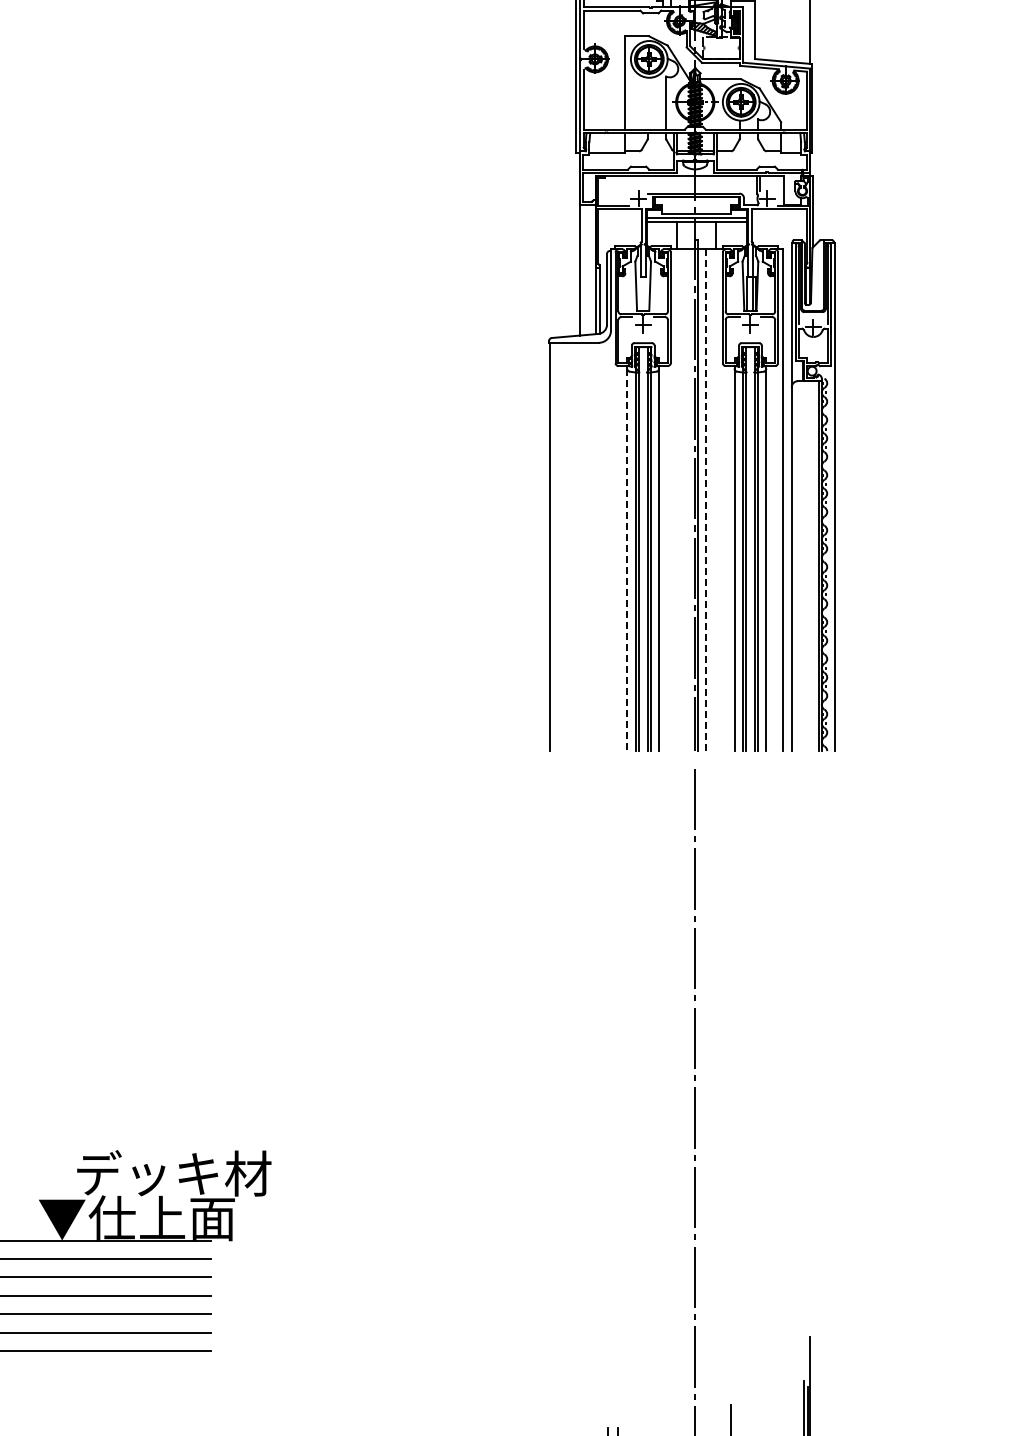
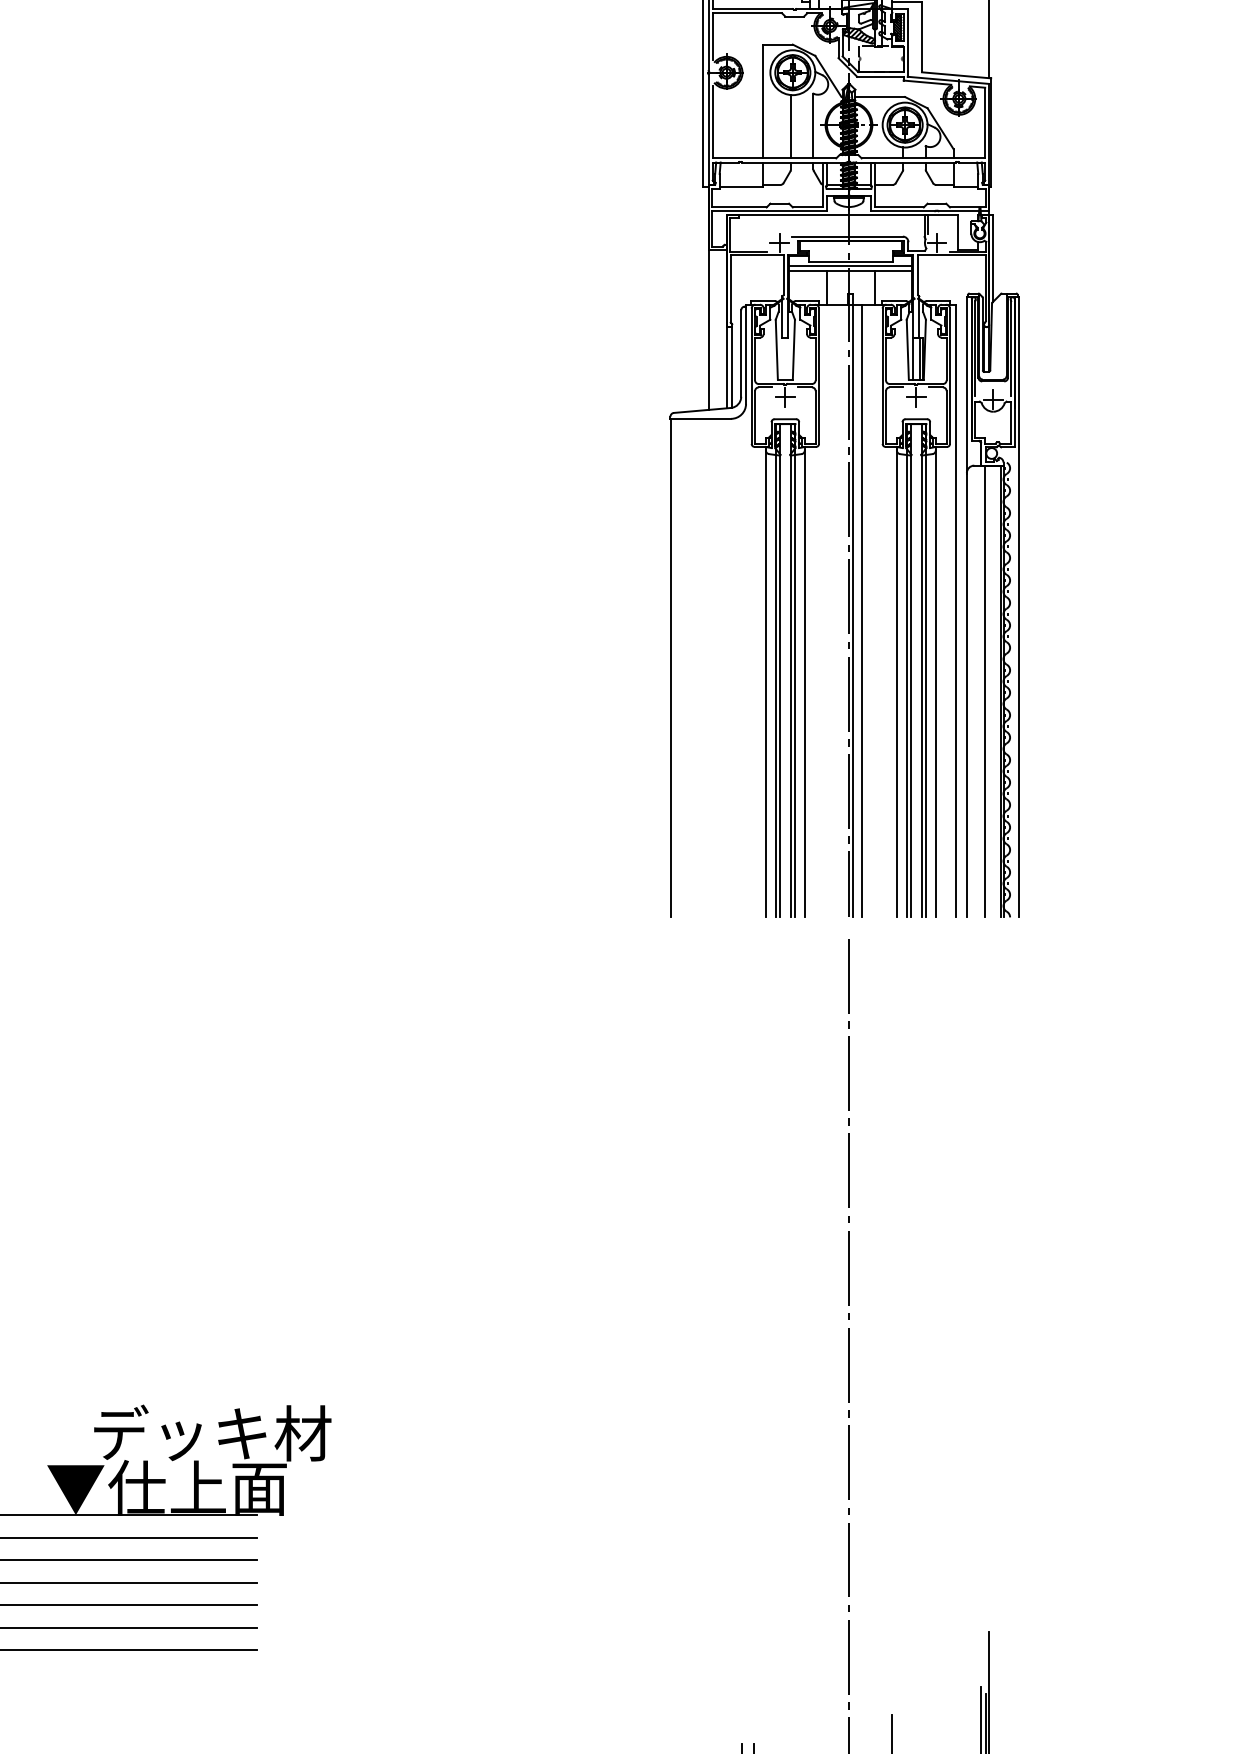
line: (647, 103) -> (790, 126), added
line: (706, 500) -> (862, 611), dashed -> solid
line: (627, 560) -> (766, 684), dashed -> solid
line: (806, 566) -> (984, 691), added

